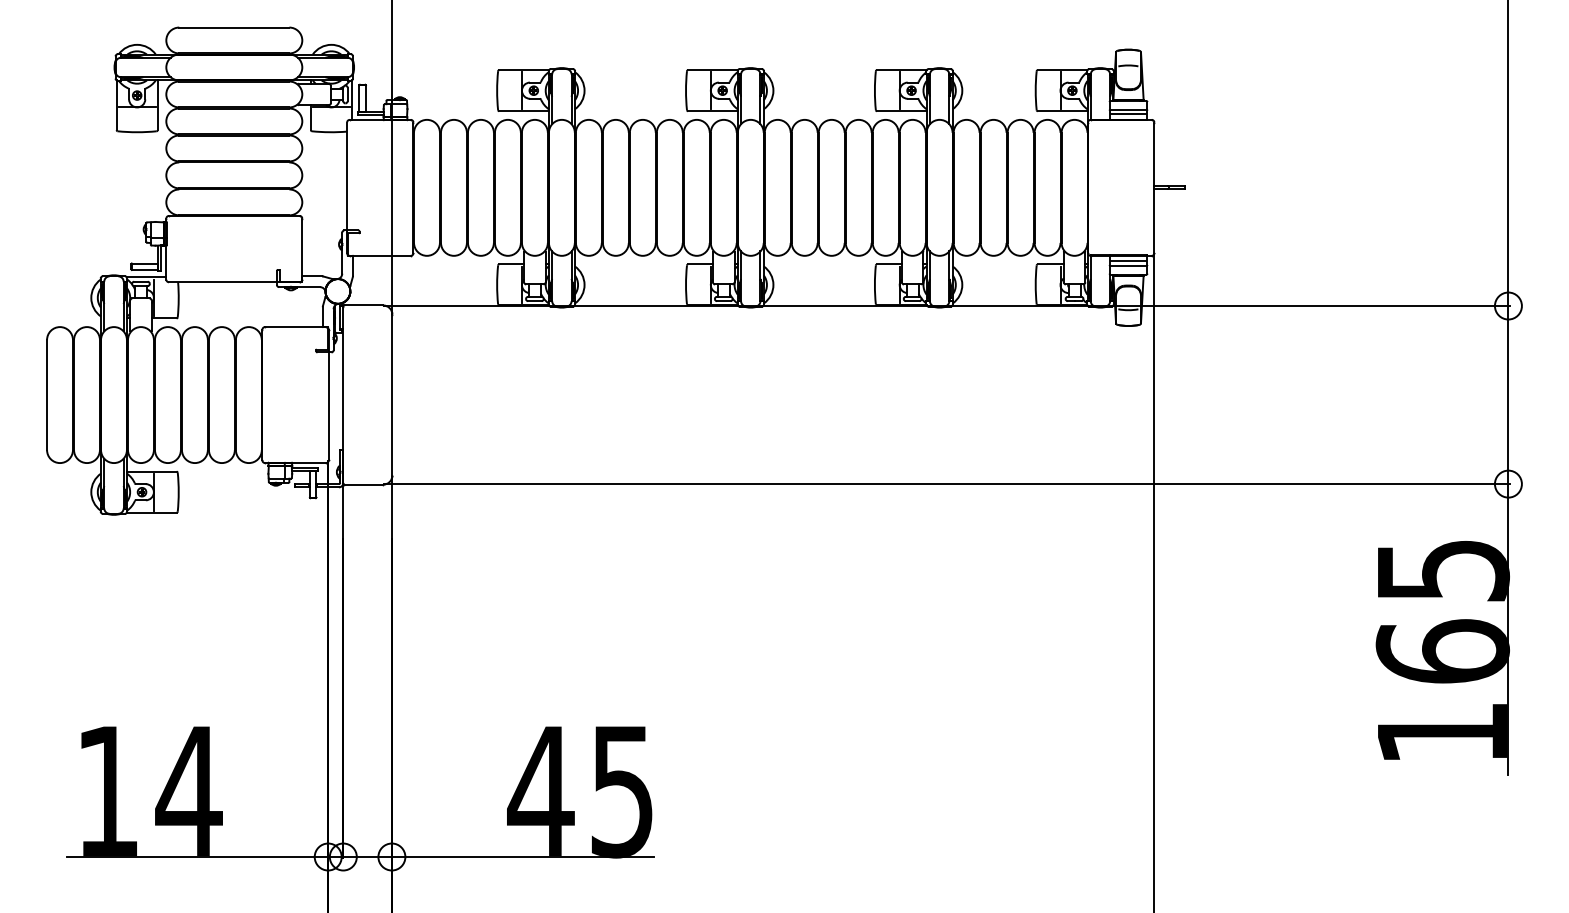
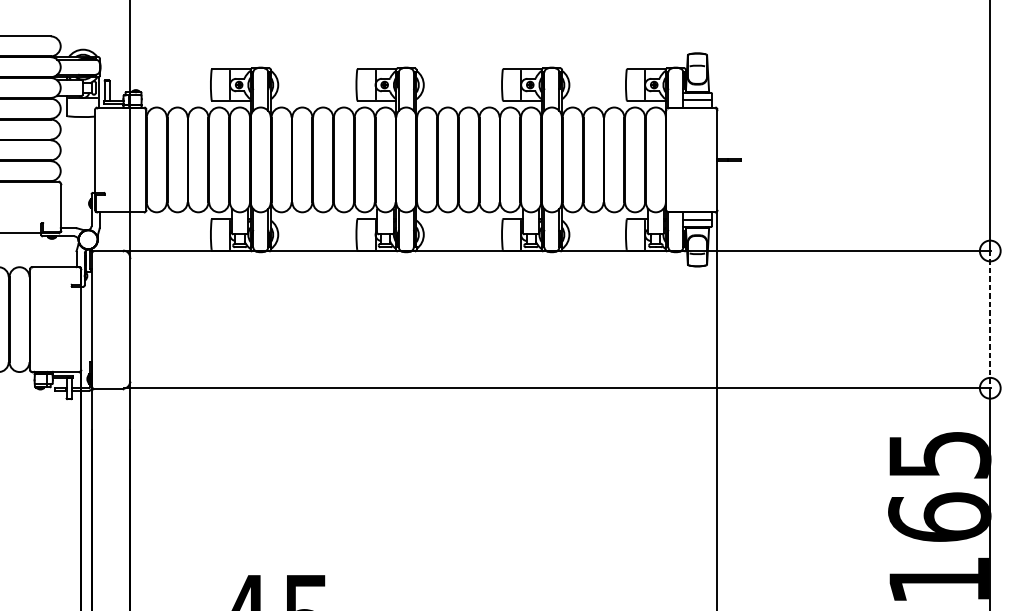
line: (1128, 114) -> (697, 103), removed
line: (1128, 261) -> (697, 216), removed
line: (1508, 395) -> (990, 319), solid -> dashed

